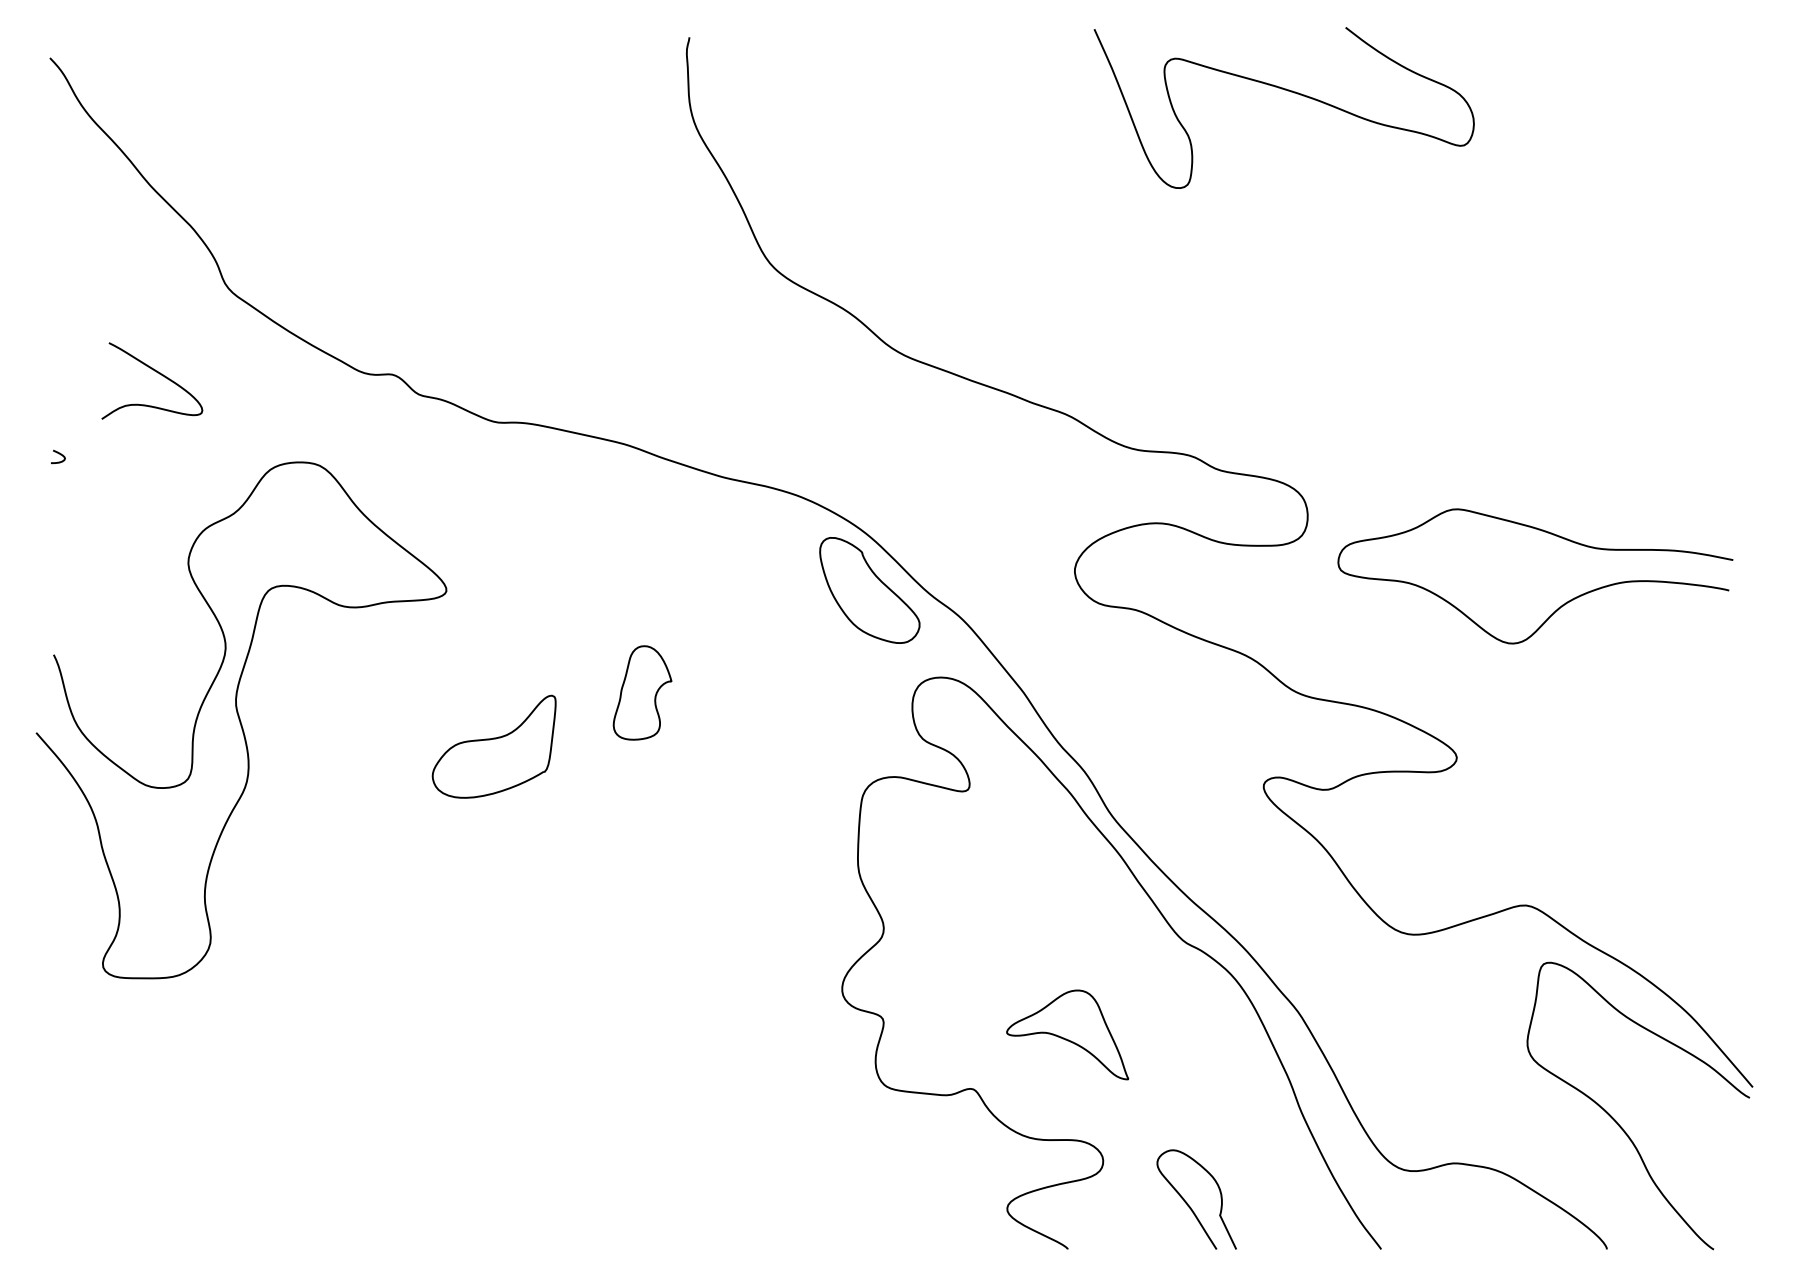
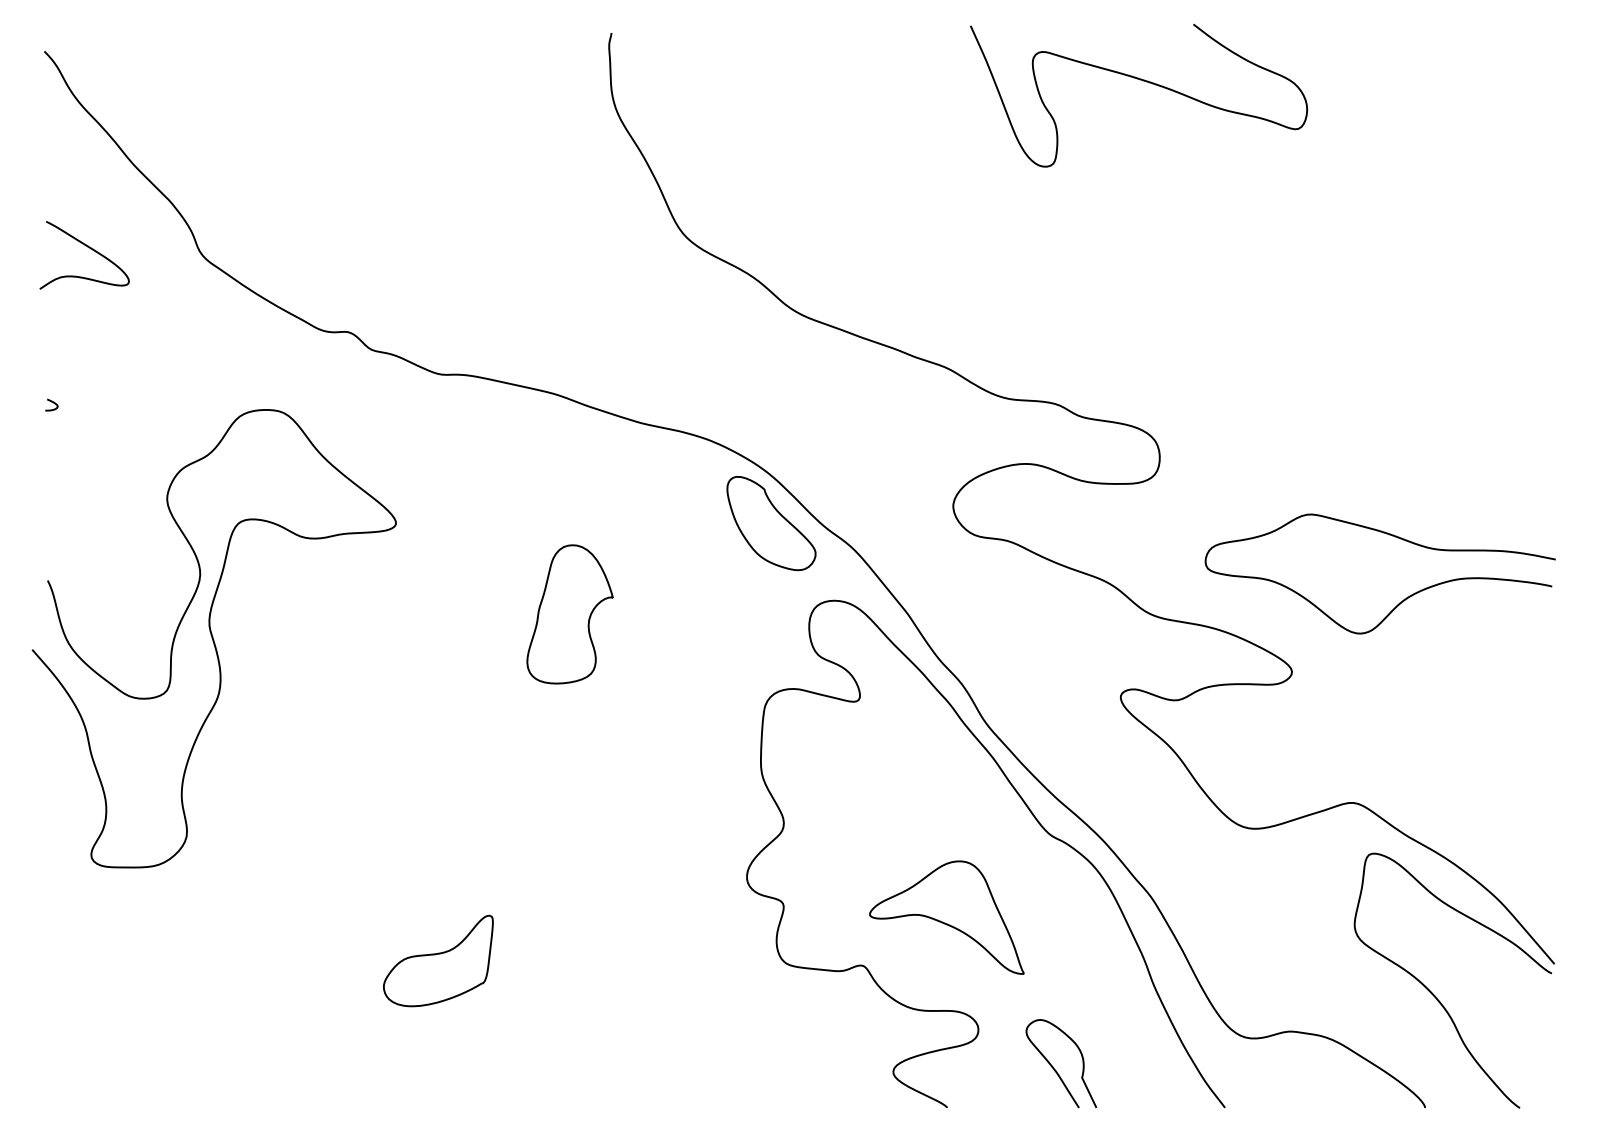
curve: (157, 373) -> (89, 248), moved
curve: (1559, 606) -> (1401, 600), moved
part: (642, 692) -> (569, 614), size x1.67
part: (493, 746) -> (437, 960), moved
part: (1067, 1034) -> (946, 917), size x1.43

